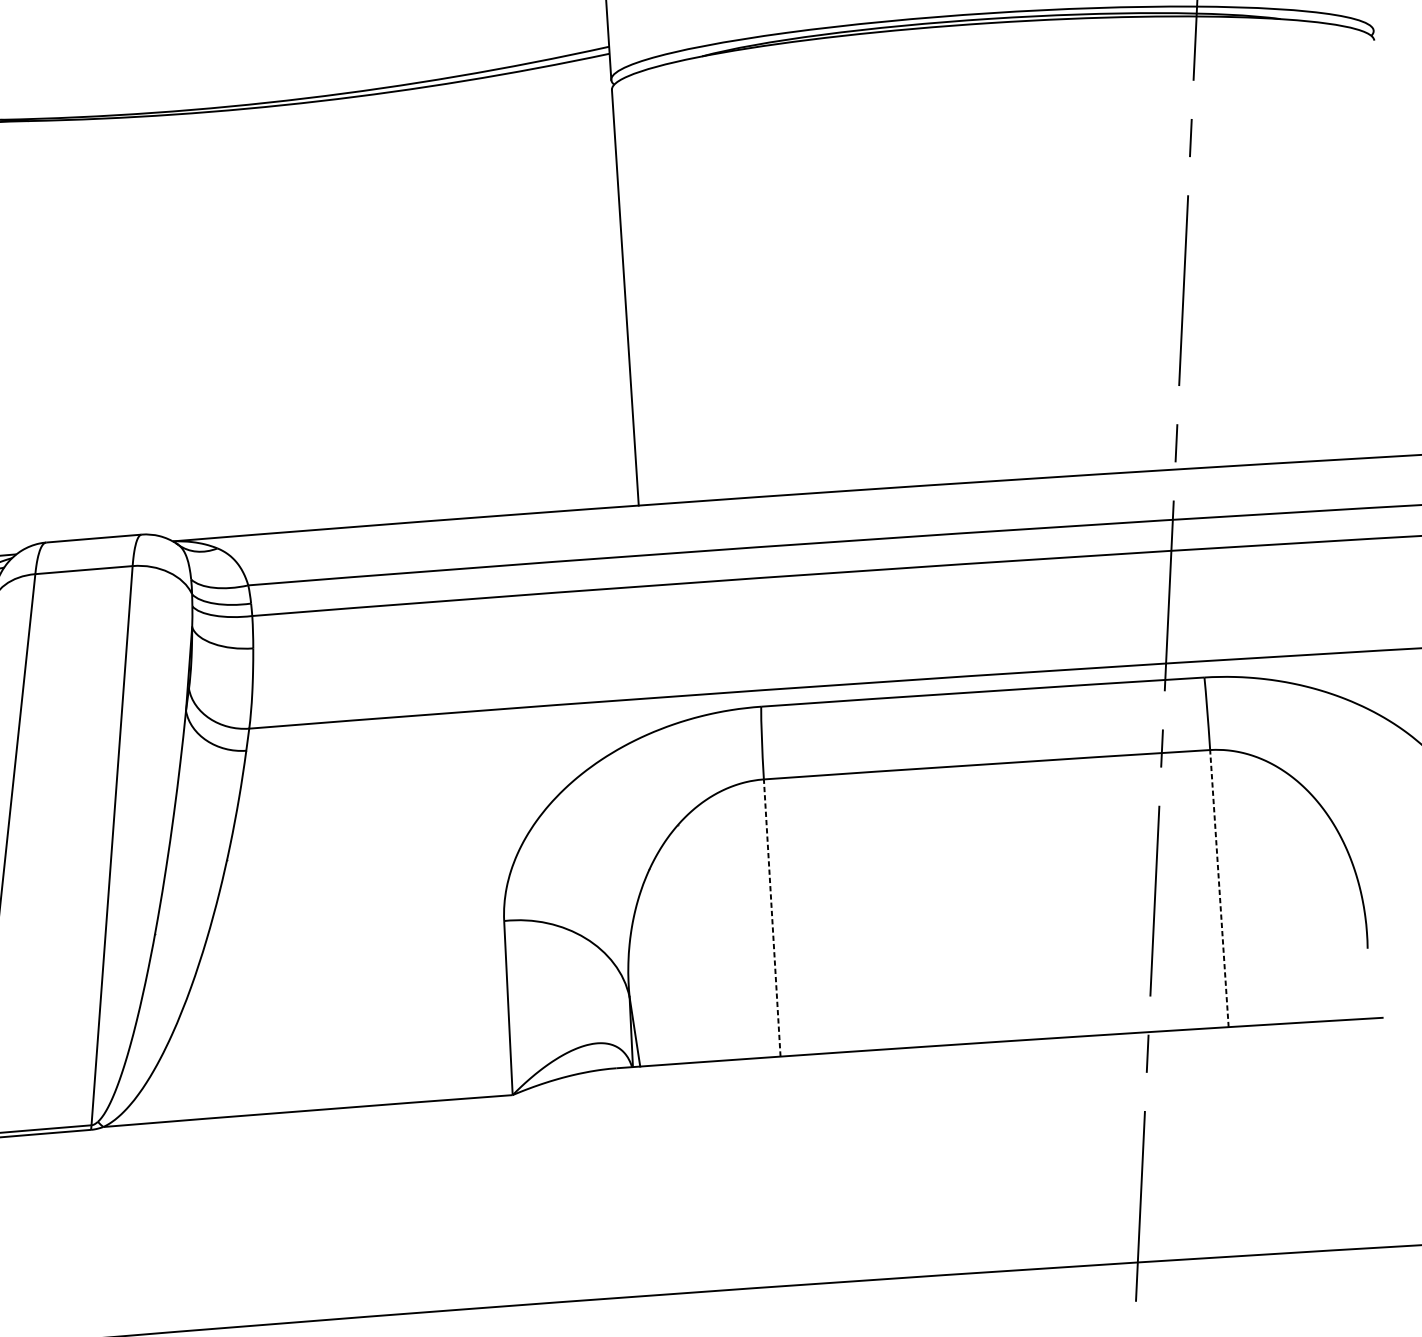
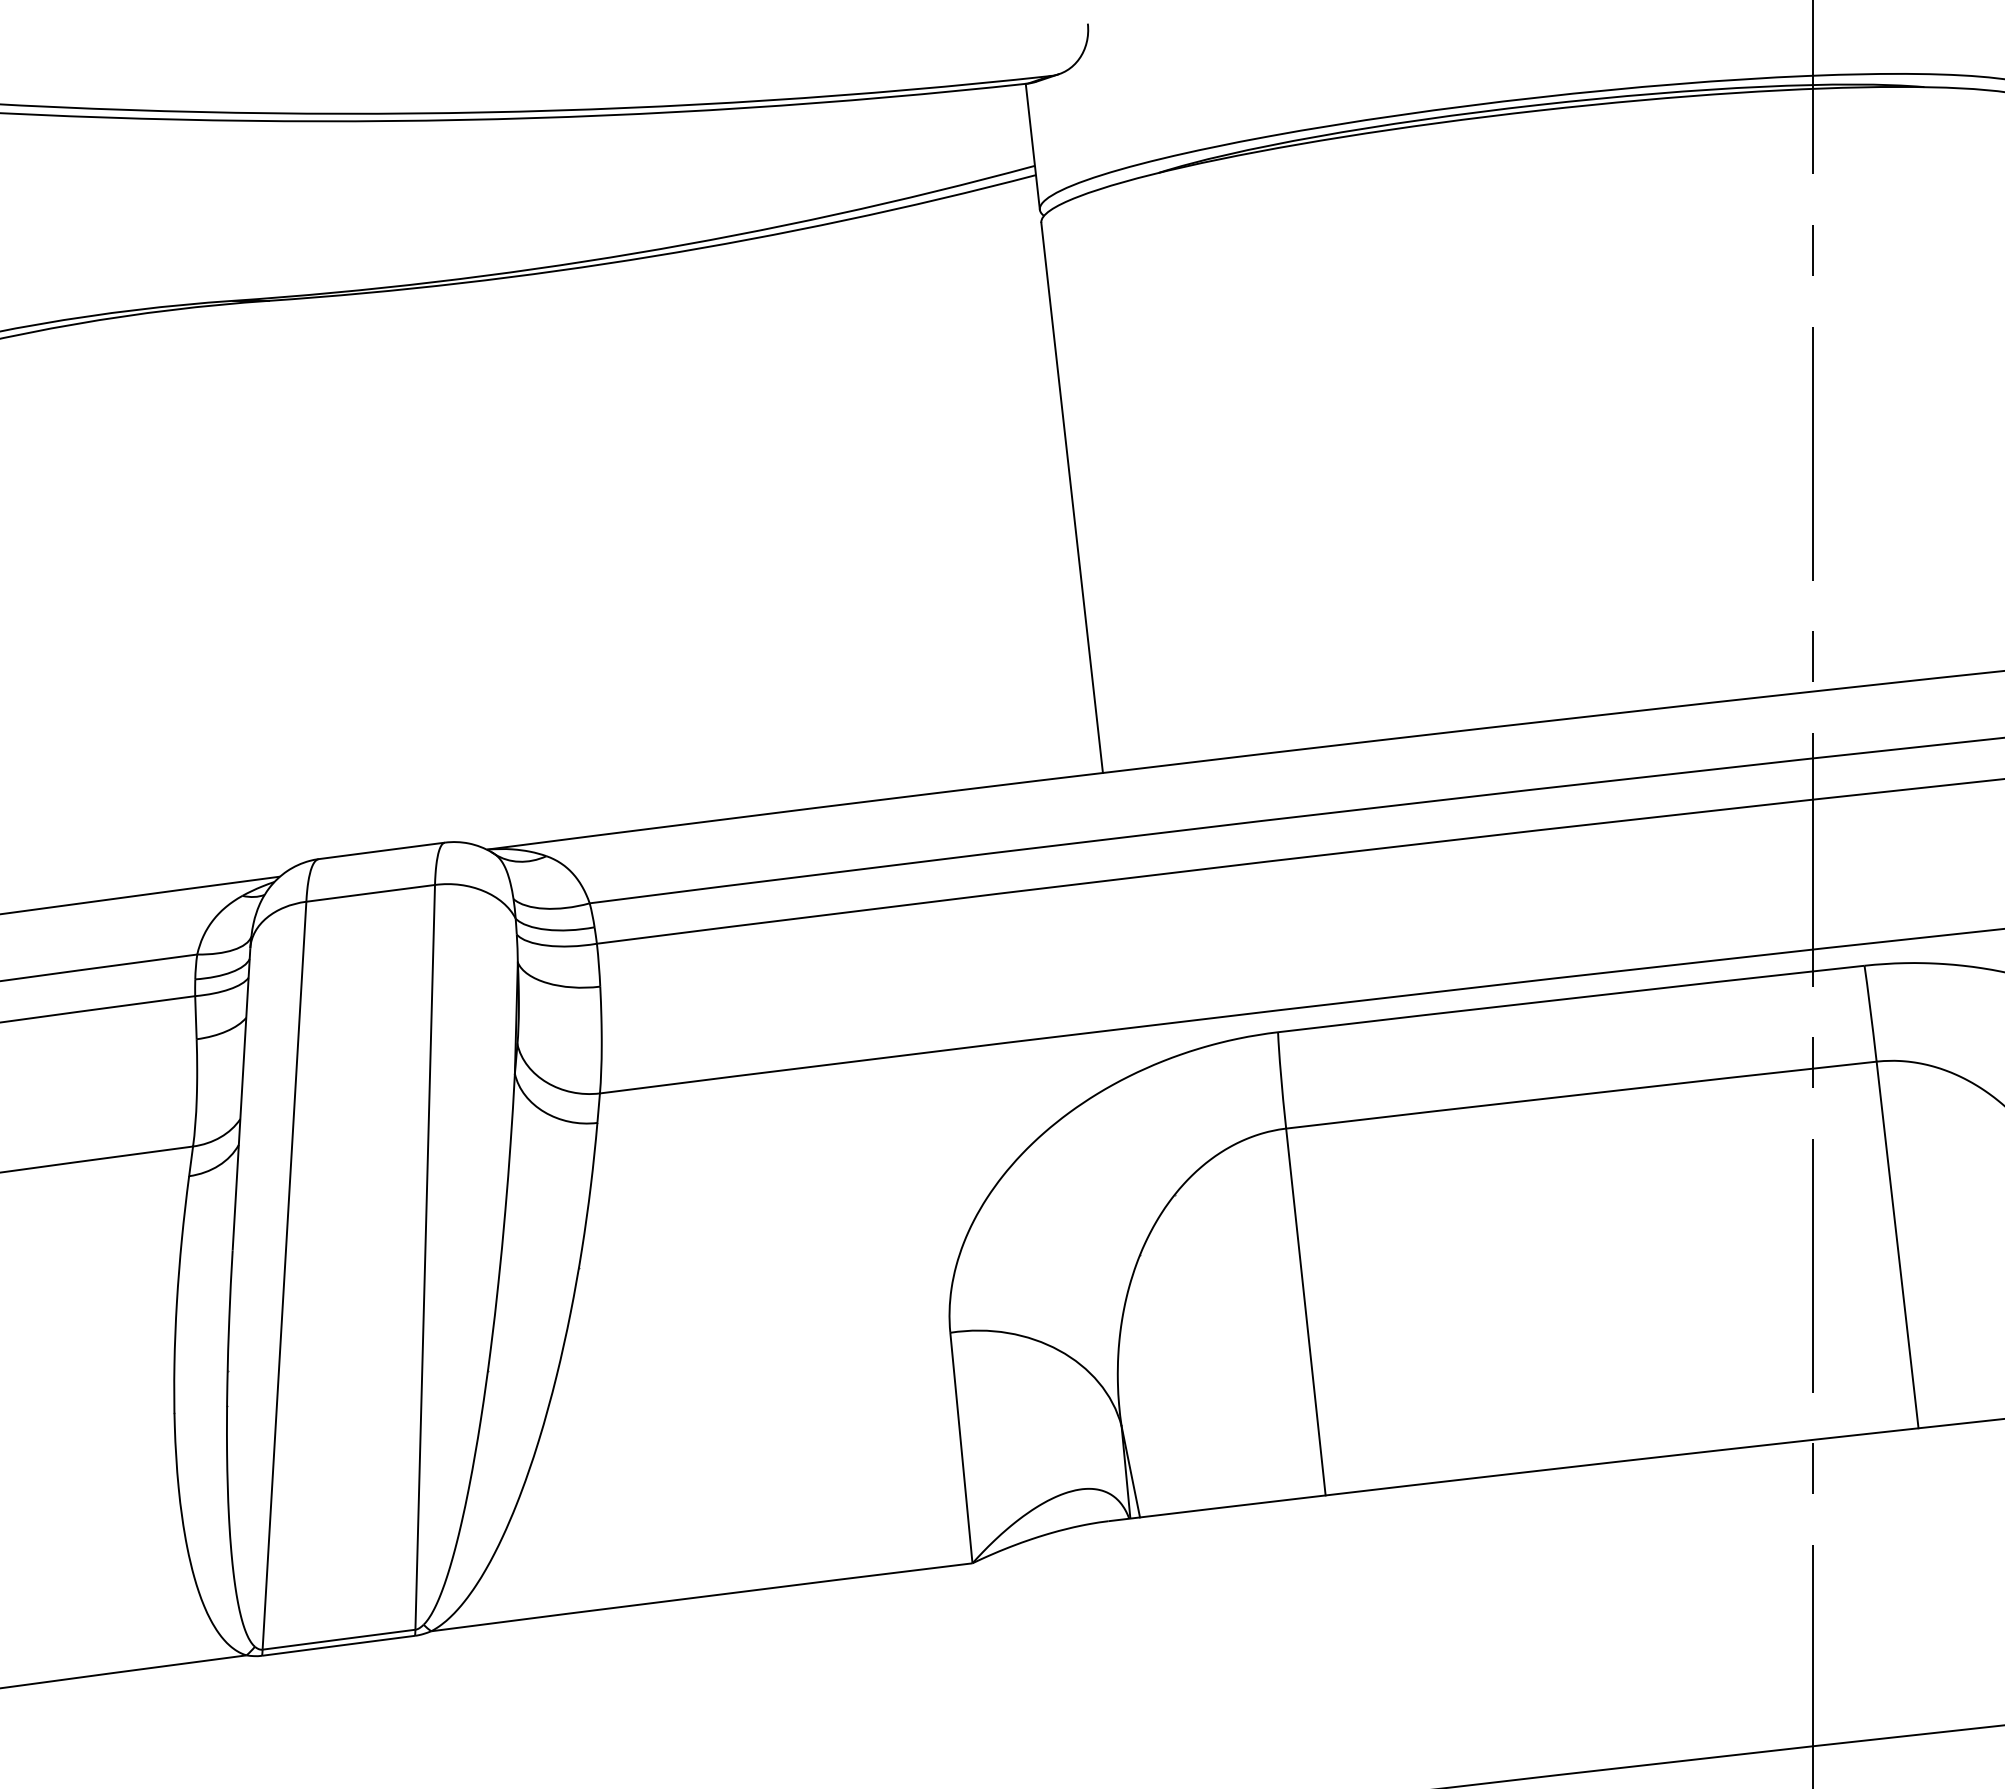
line: (1219, 888) -> (1897, 1244), dashed -> solid
line: (771, 917) -> (1305, 1311), dashed -> solid

